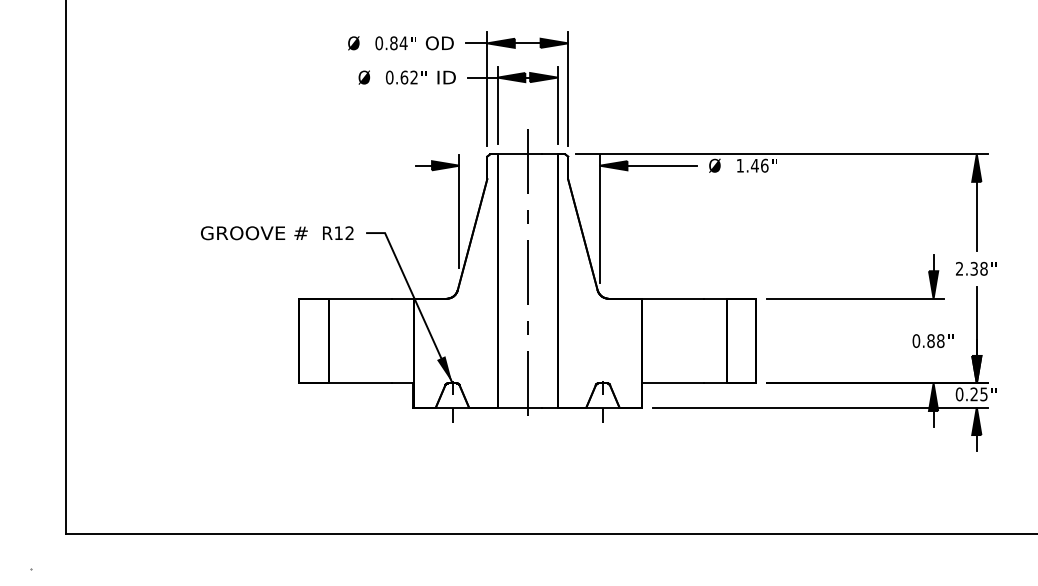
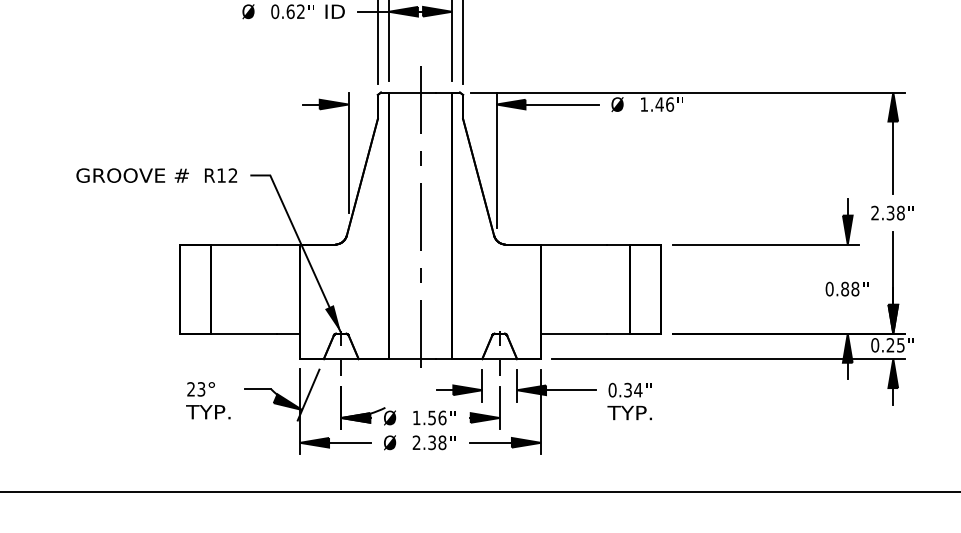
part: (526, 457) -> (419, 411), added

